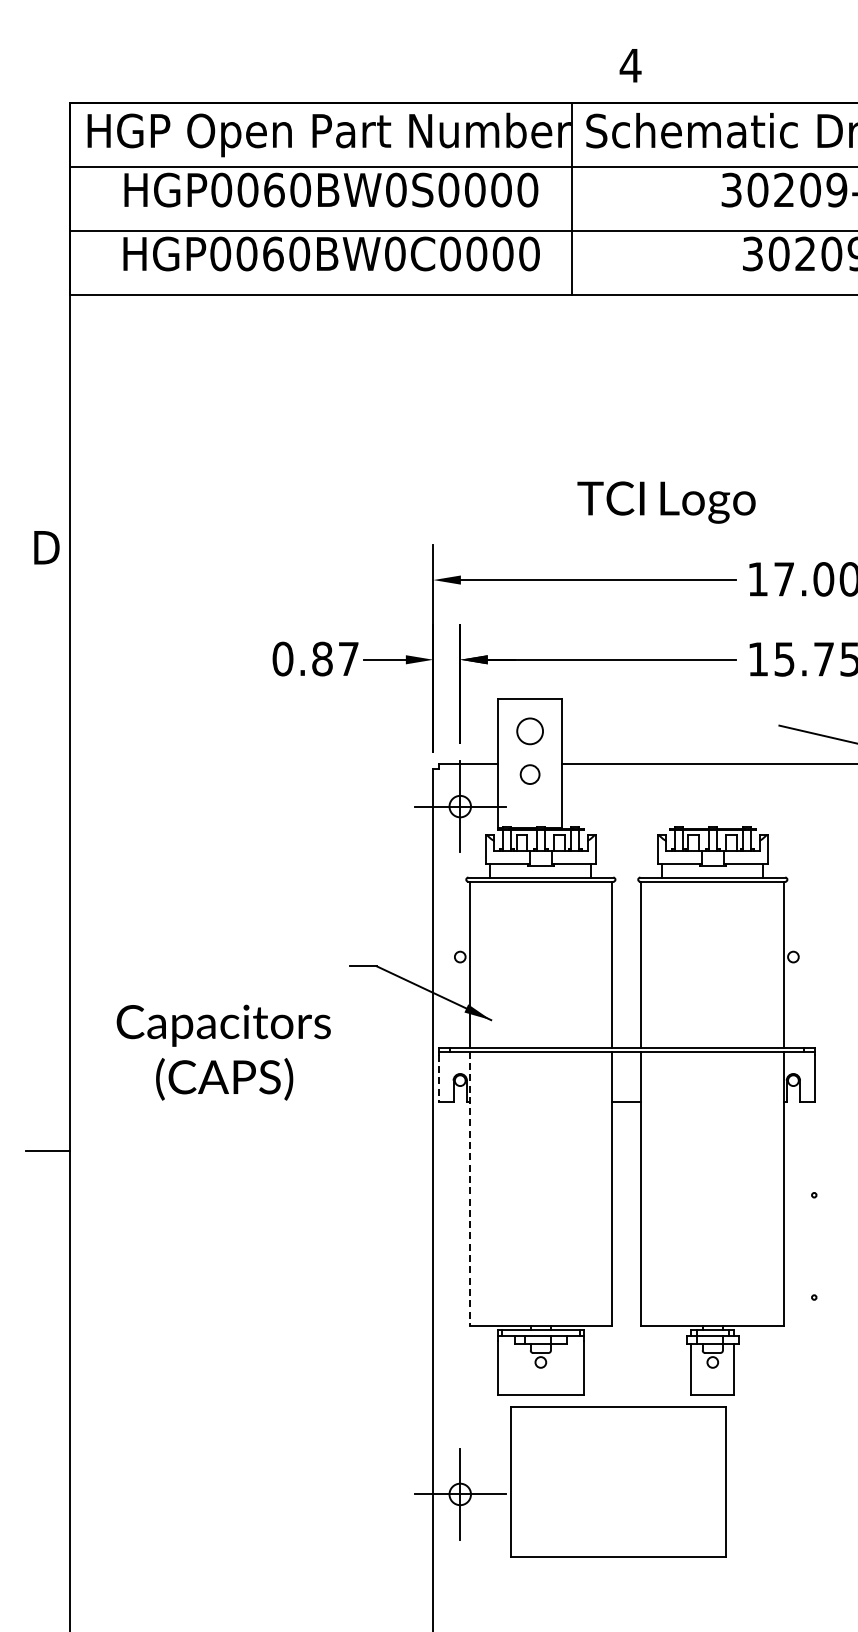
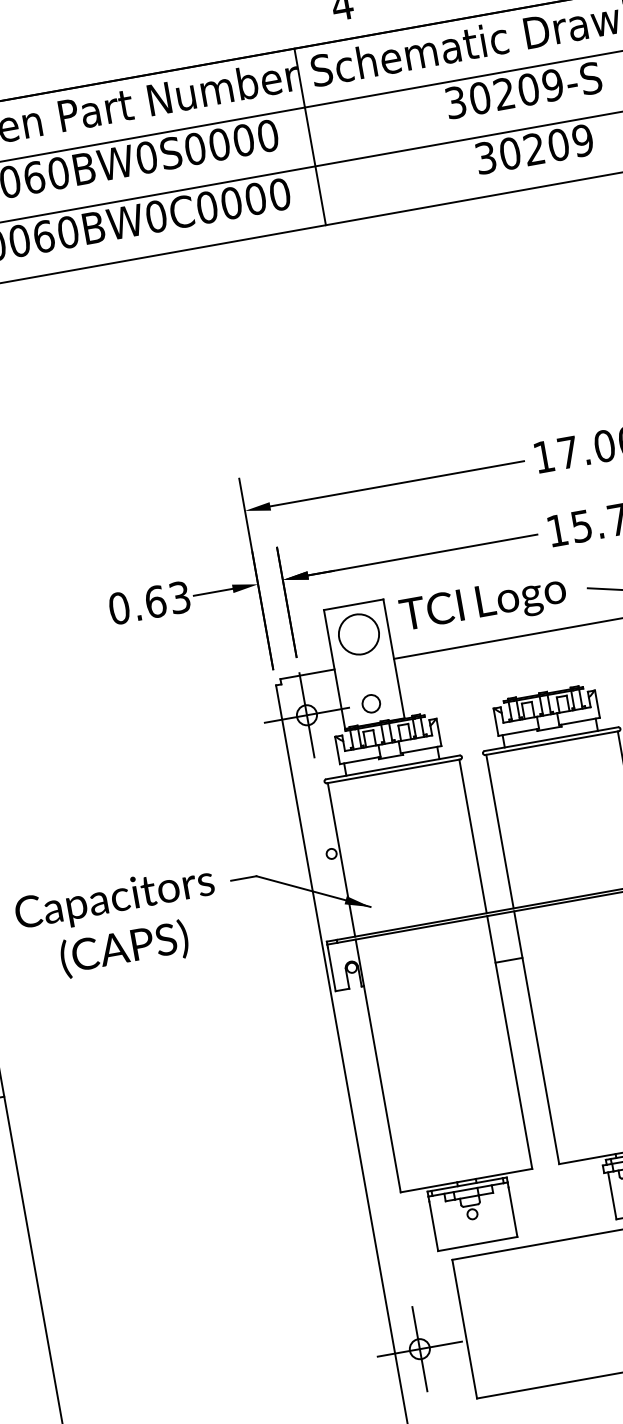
text: (666, 502) -> (483, 604), moved
text: (335, 658) -> (167, 599), 0.87 -> 0.63
circle: (529, 730) -> (358, 633), size x1.67
circle: (529, 774) -> (370, 703), moved
text: (223, 1052) -> (119, 924), moved
line: (438, 1078) -> (331, 969), dashed -> solid
line: (469, 1189) -> (378, 1066), dashed -> solid

